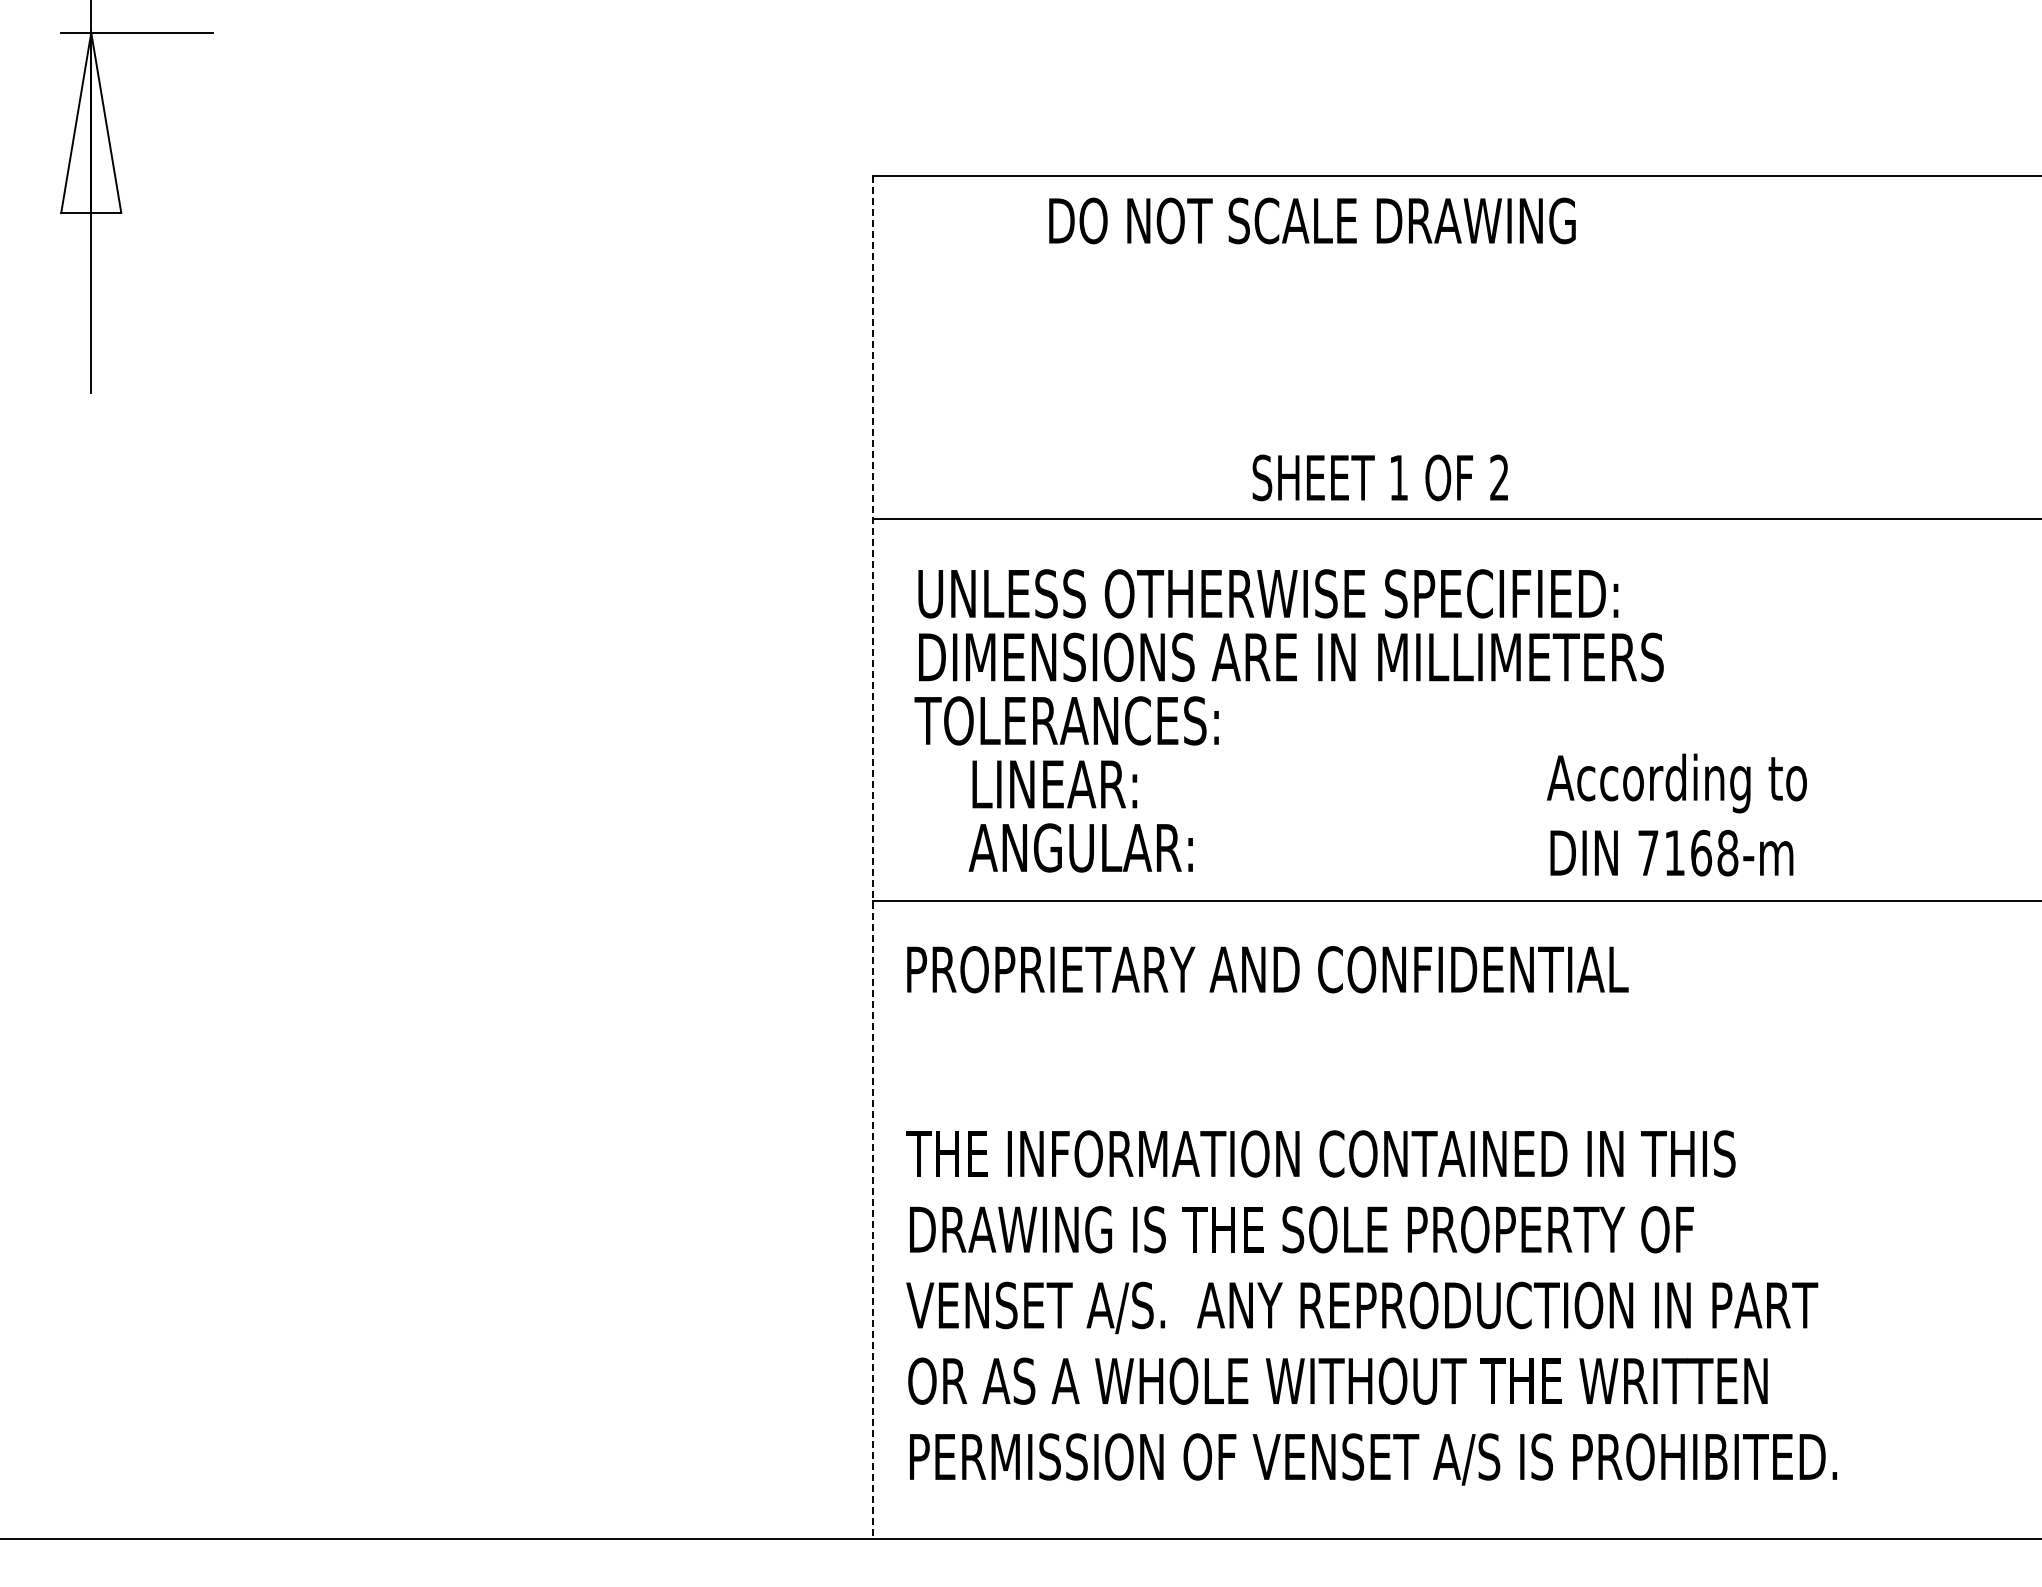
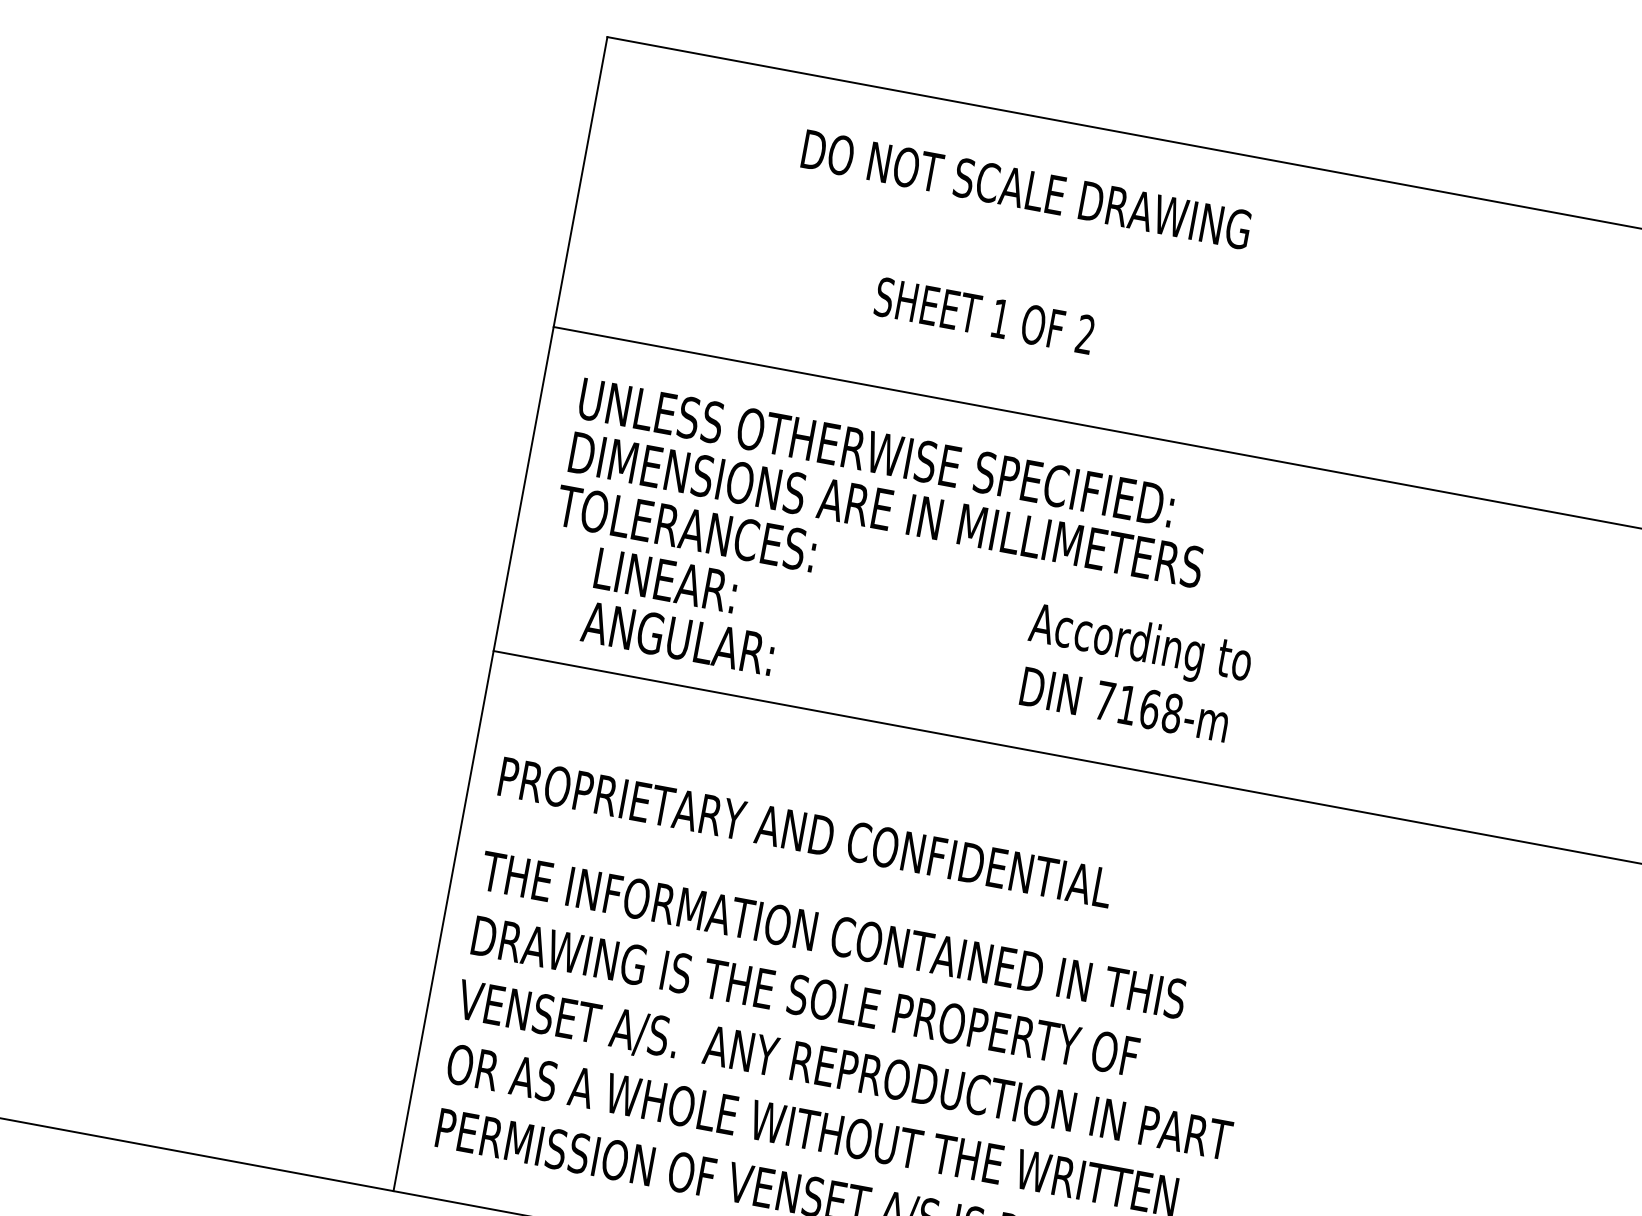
text: (1312, 220) -> (1026, 189), moved
text: (1379, 477) -> (983, 315), moved
text: (1676, 814) -> (1134, 672), moved
line: (872, 858) -> (500, 614), dashed -> solid
text: (1267, 969) -> (805, 832), moved

